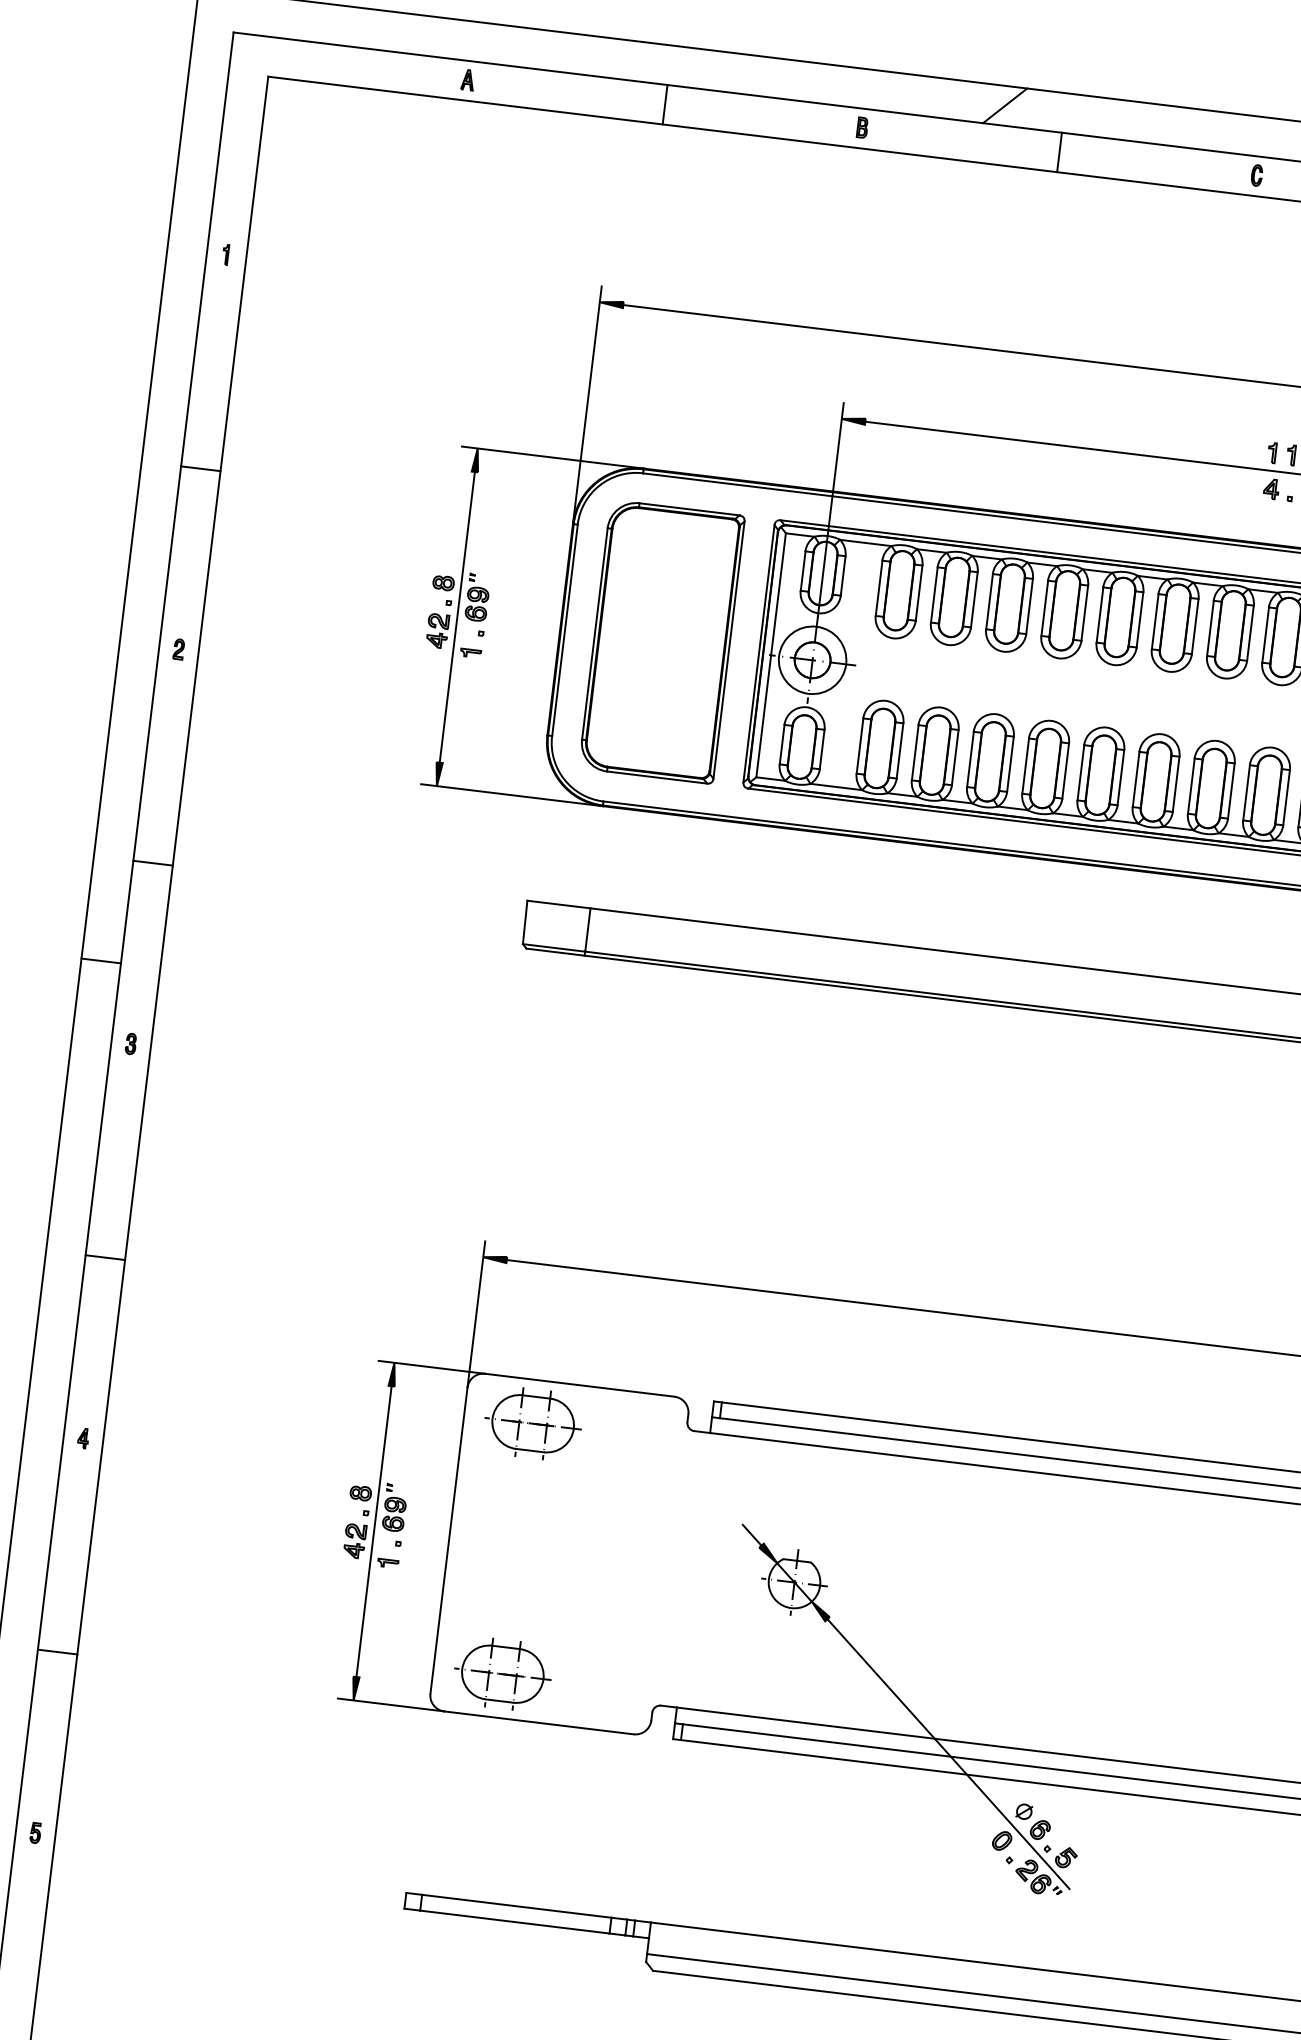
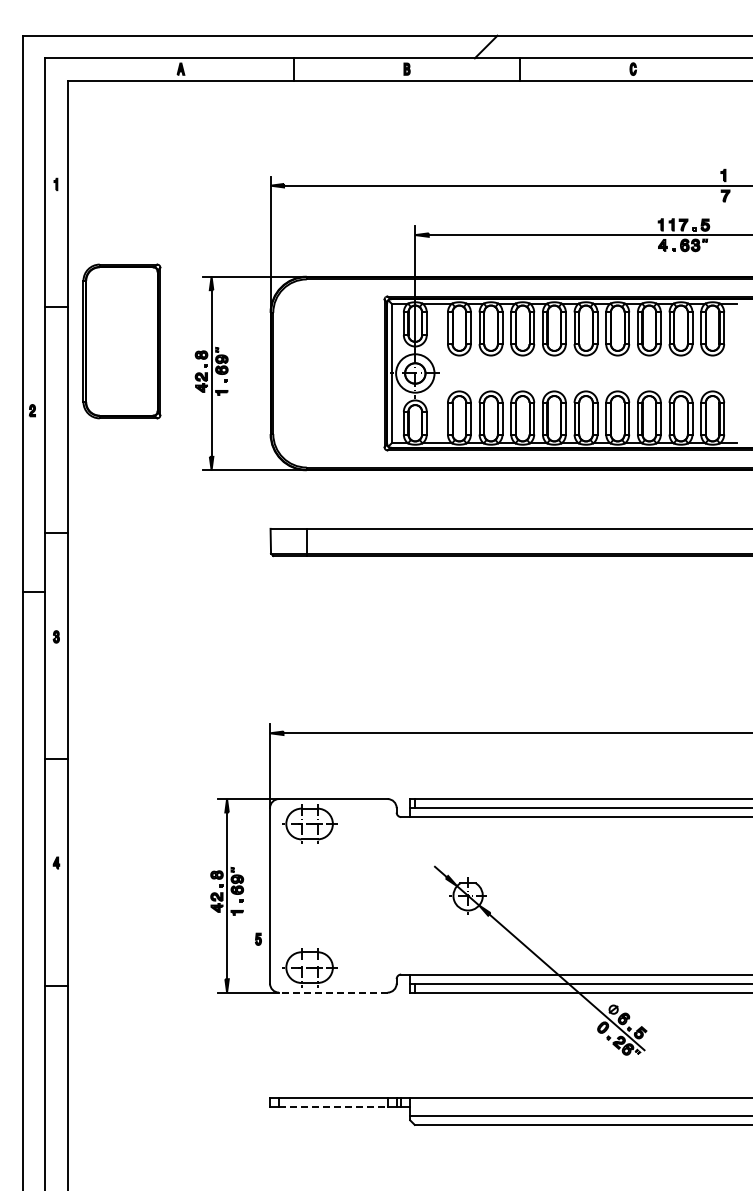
part: (661, 641) -> (121, 341), moved
part: (178, 649) -> (32, 410), moved
line: (537, 1722) -> (332, 992), solid -> dashed
part: (35, 1831) -> (258, 938), moved
line: (515, 1921) -> (333, 1106), solid -> dashed

